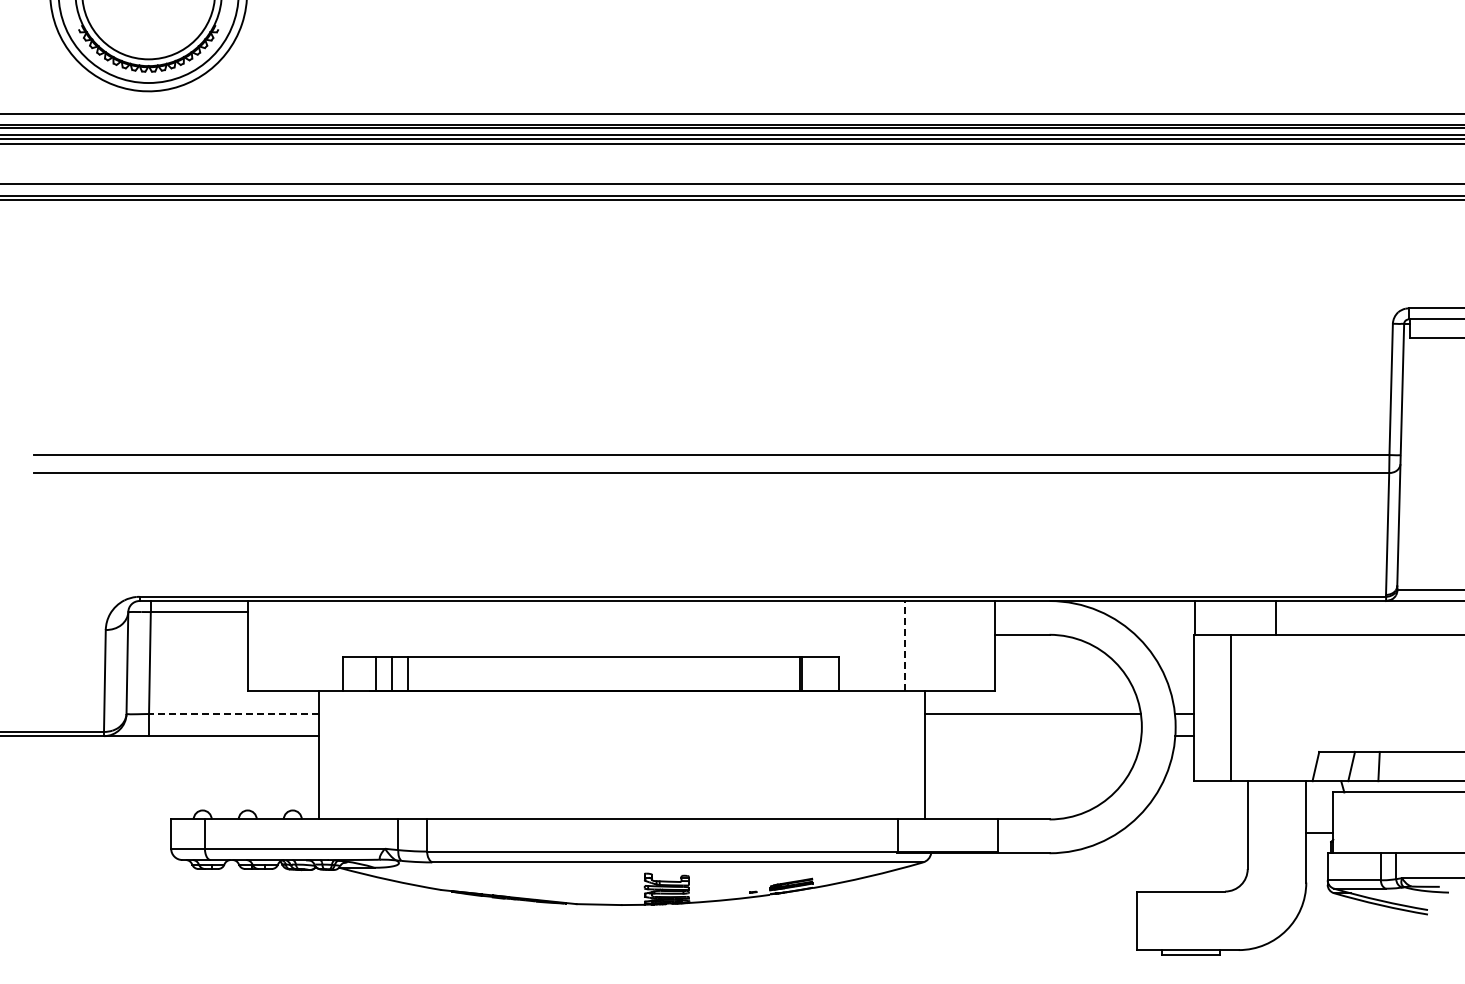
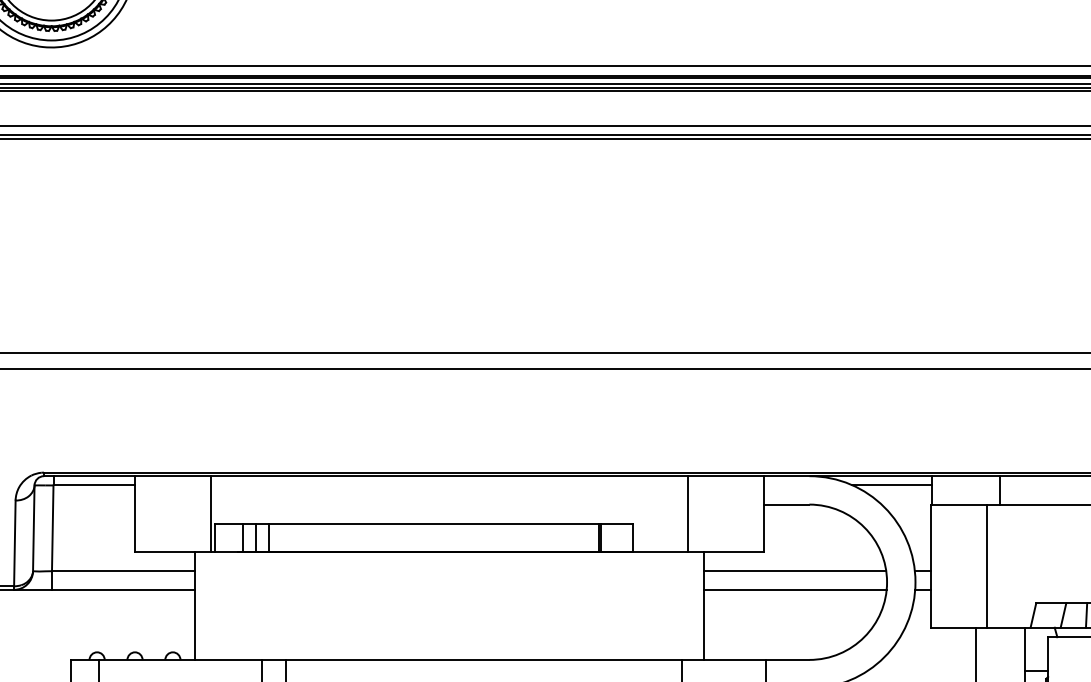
line: (1147, 612) -> (891, 485), added
line: (905, 645) -> (688, 513), dashed -> solid
line: (337, 646) -> (210, 514), added
line: (1231, 707) -> (987, 565), moved
line: (233, 714) -> (123, 571), dashed -> solid
line: (1032, 736) -> (795, 590), added

